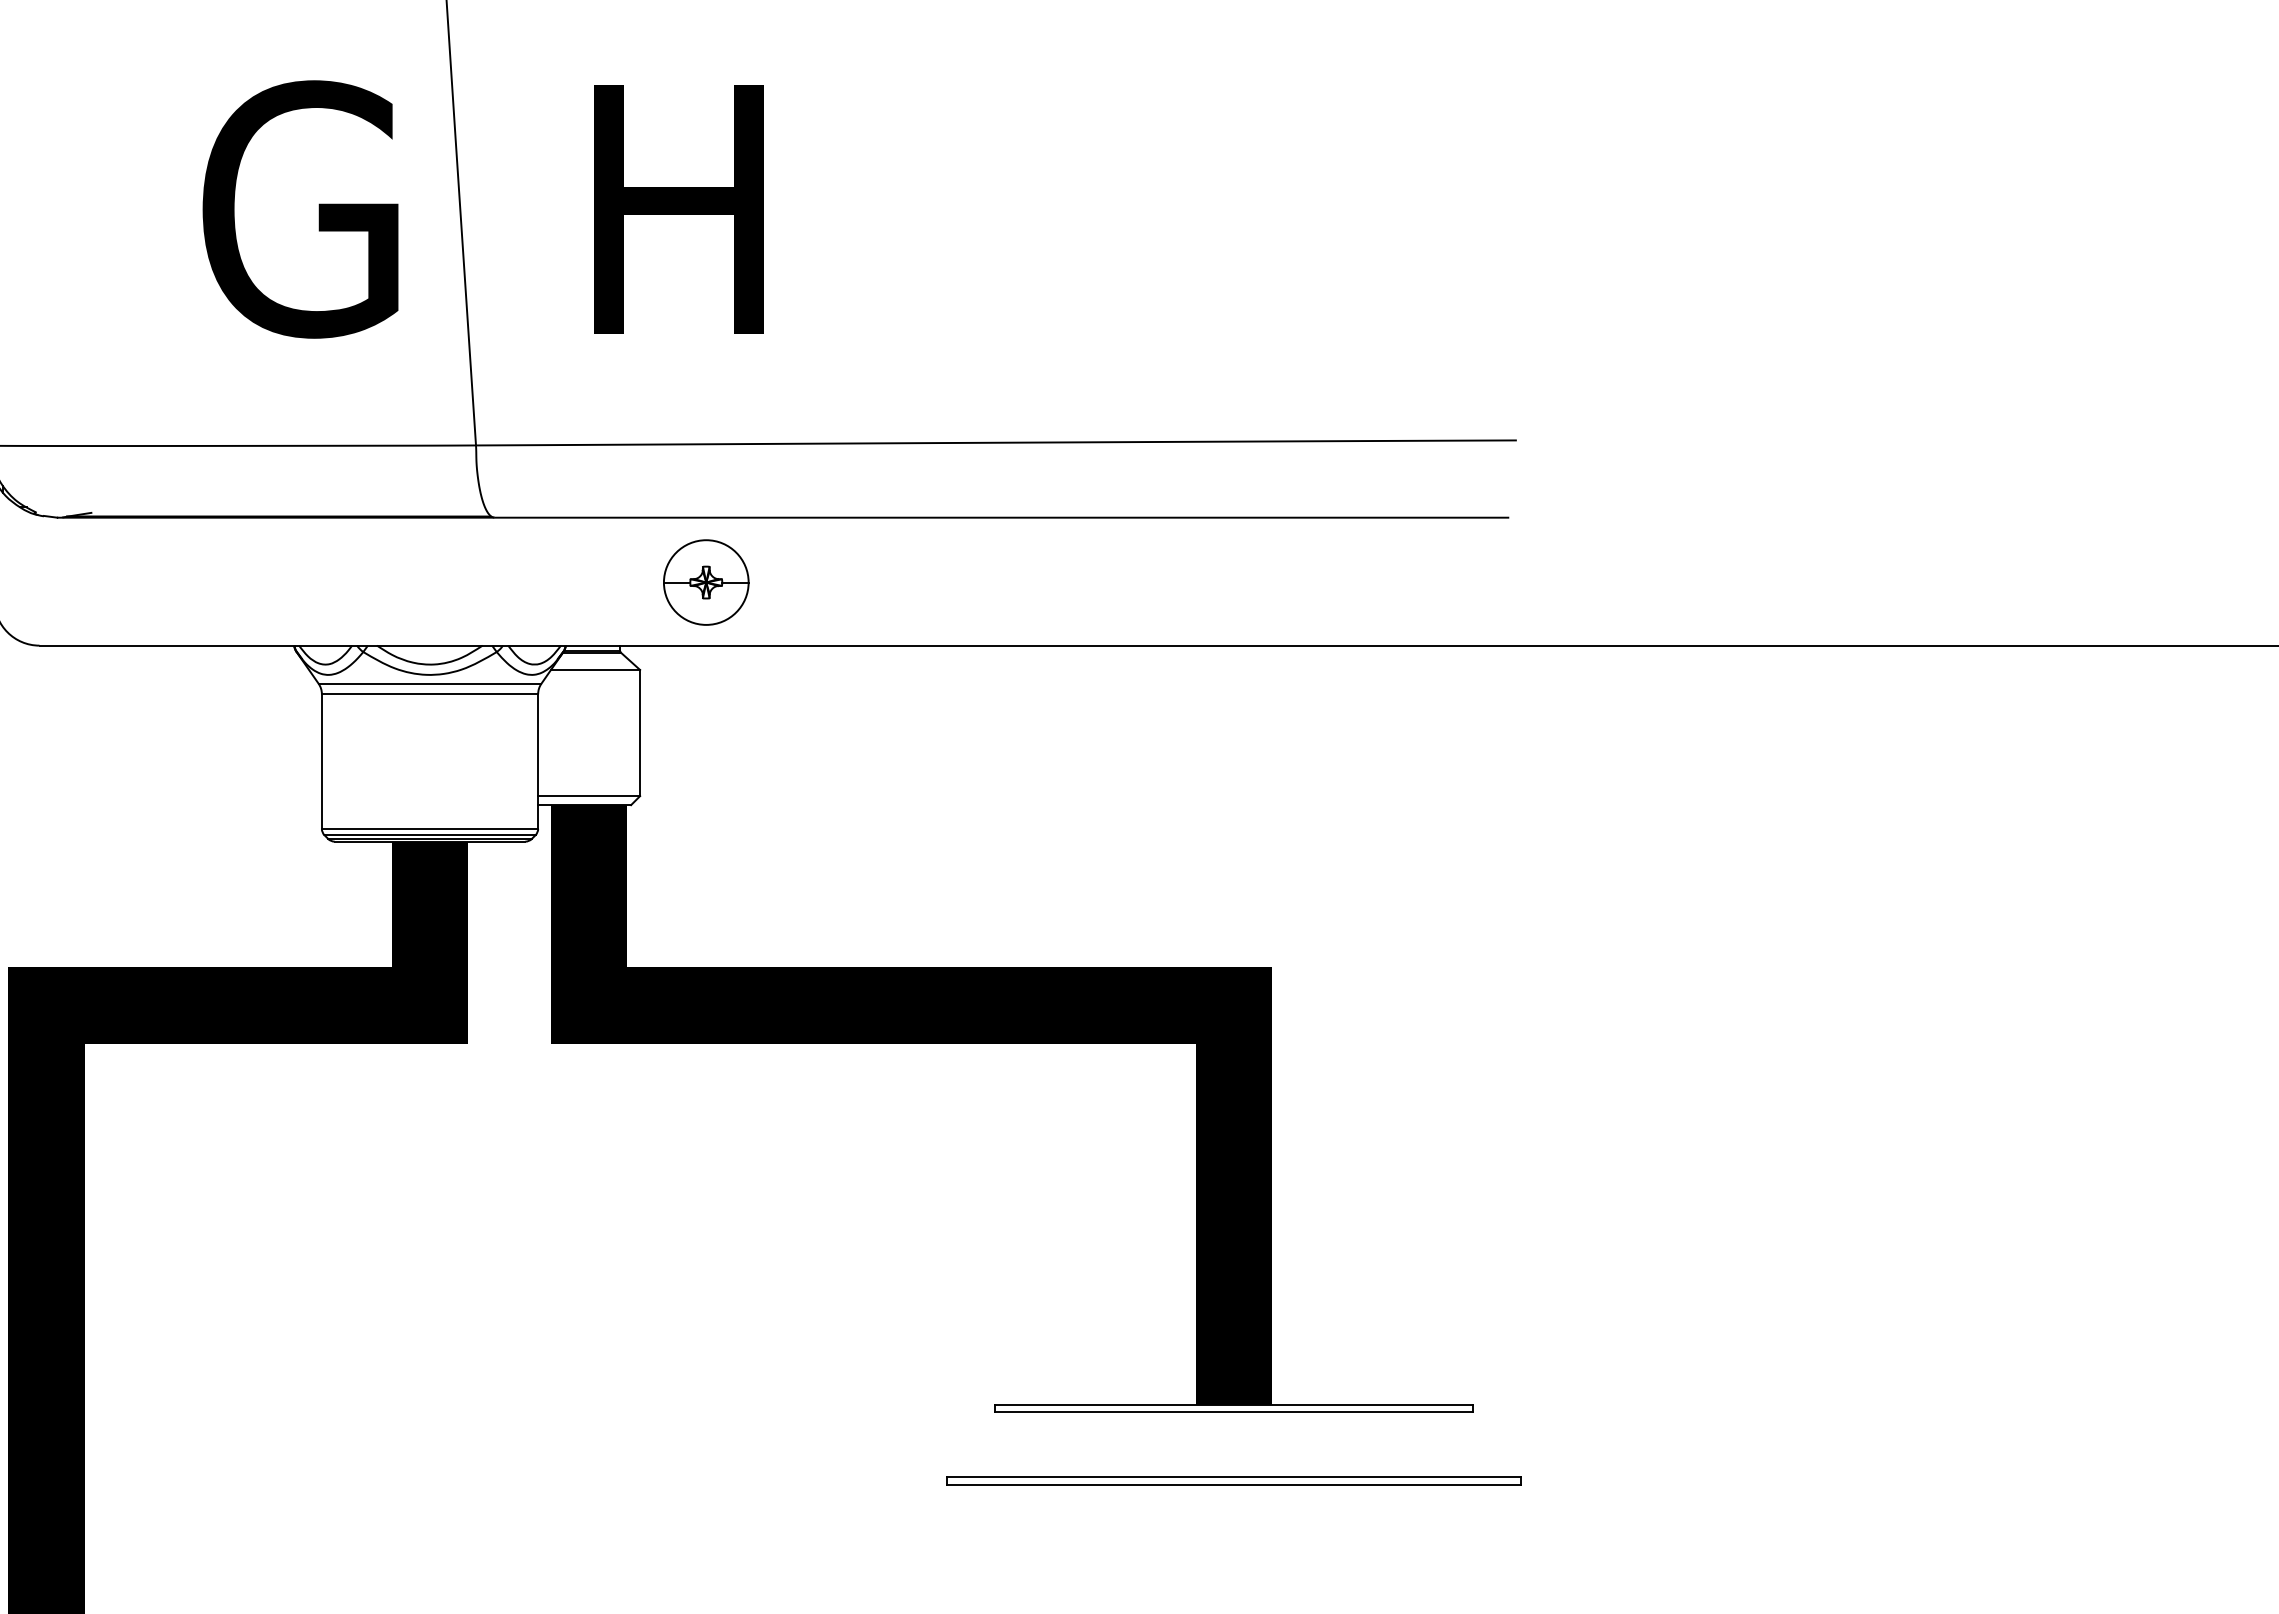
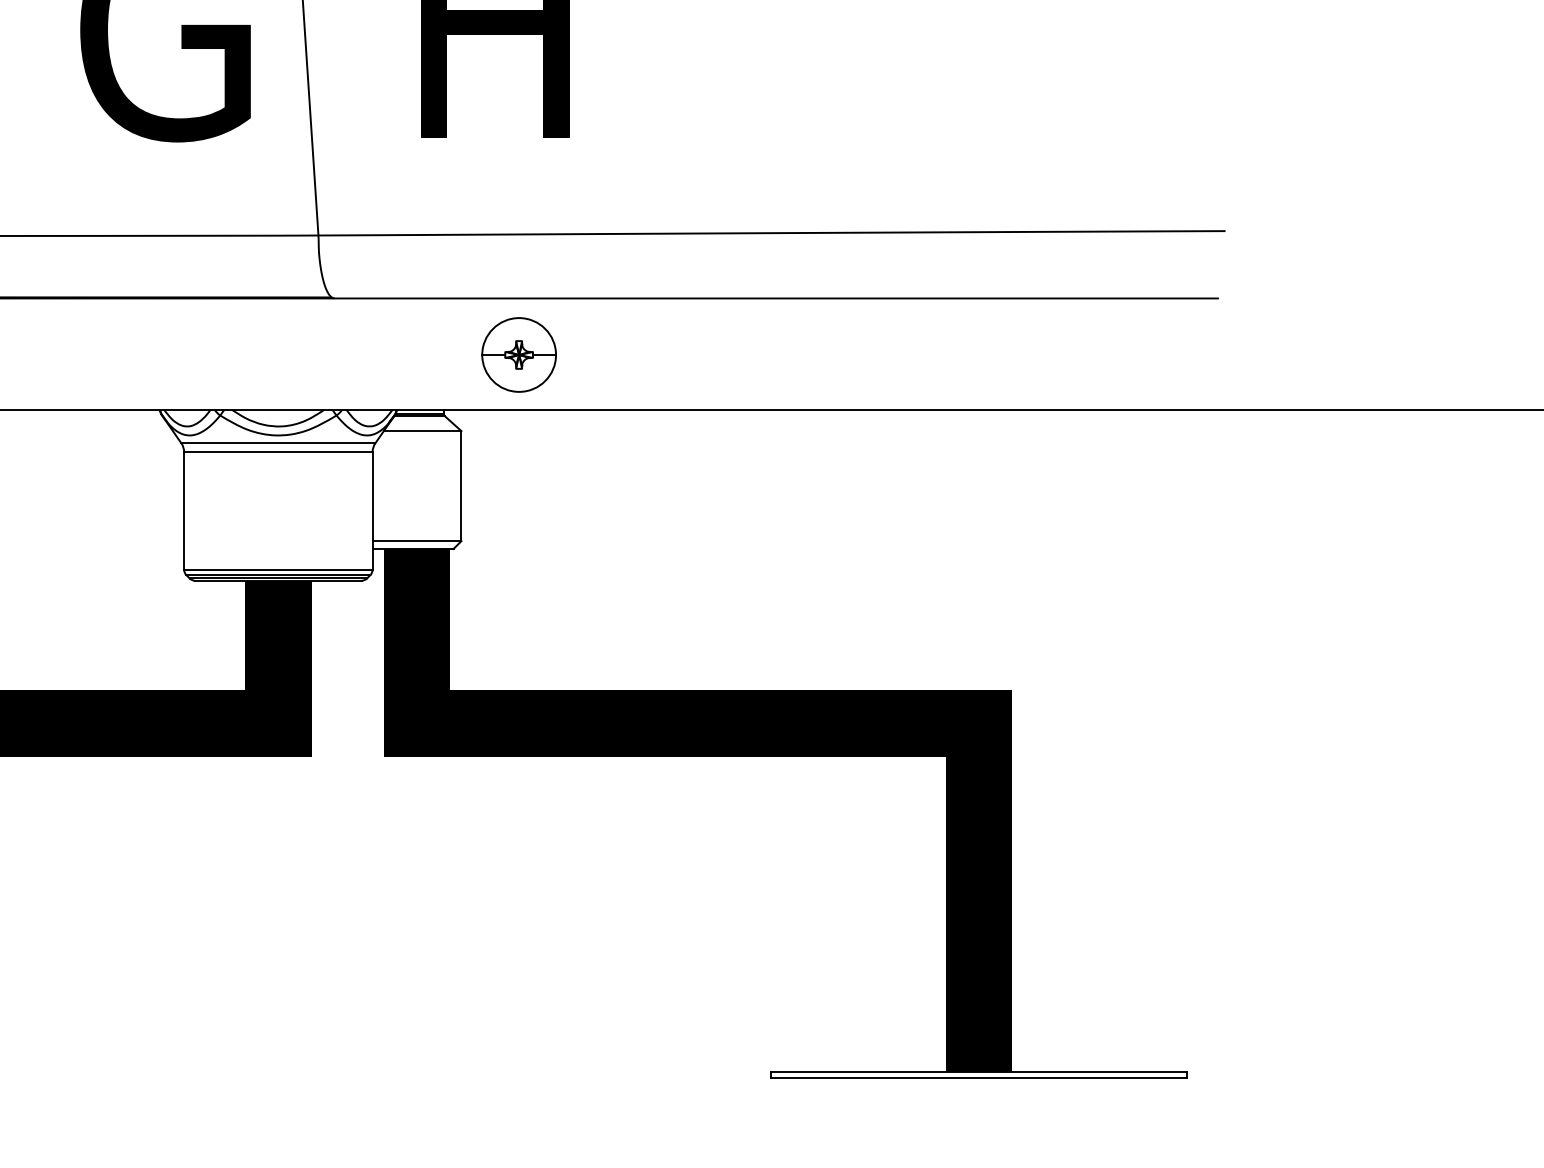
part: (1233, 1480) -> (978, 1137), removed

